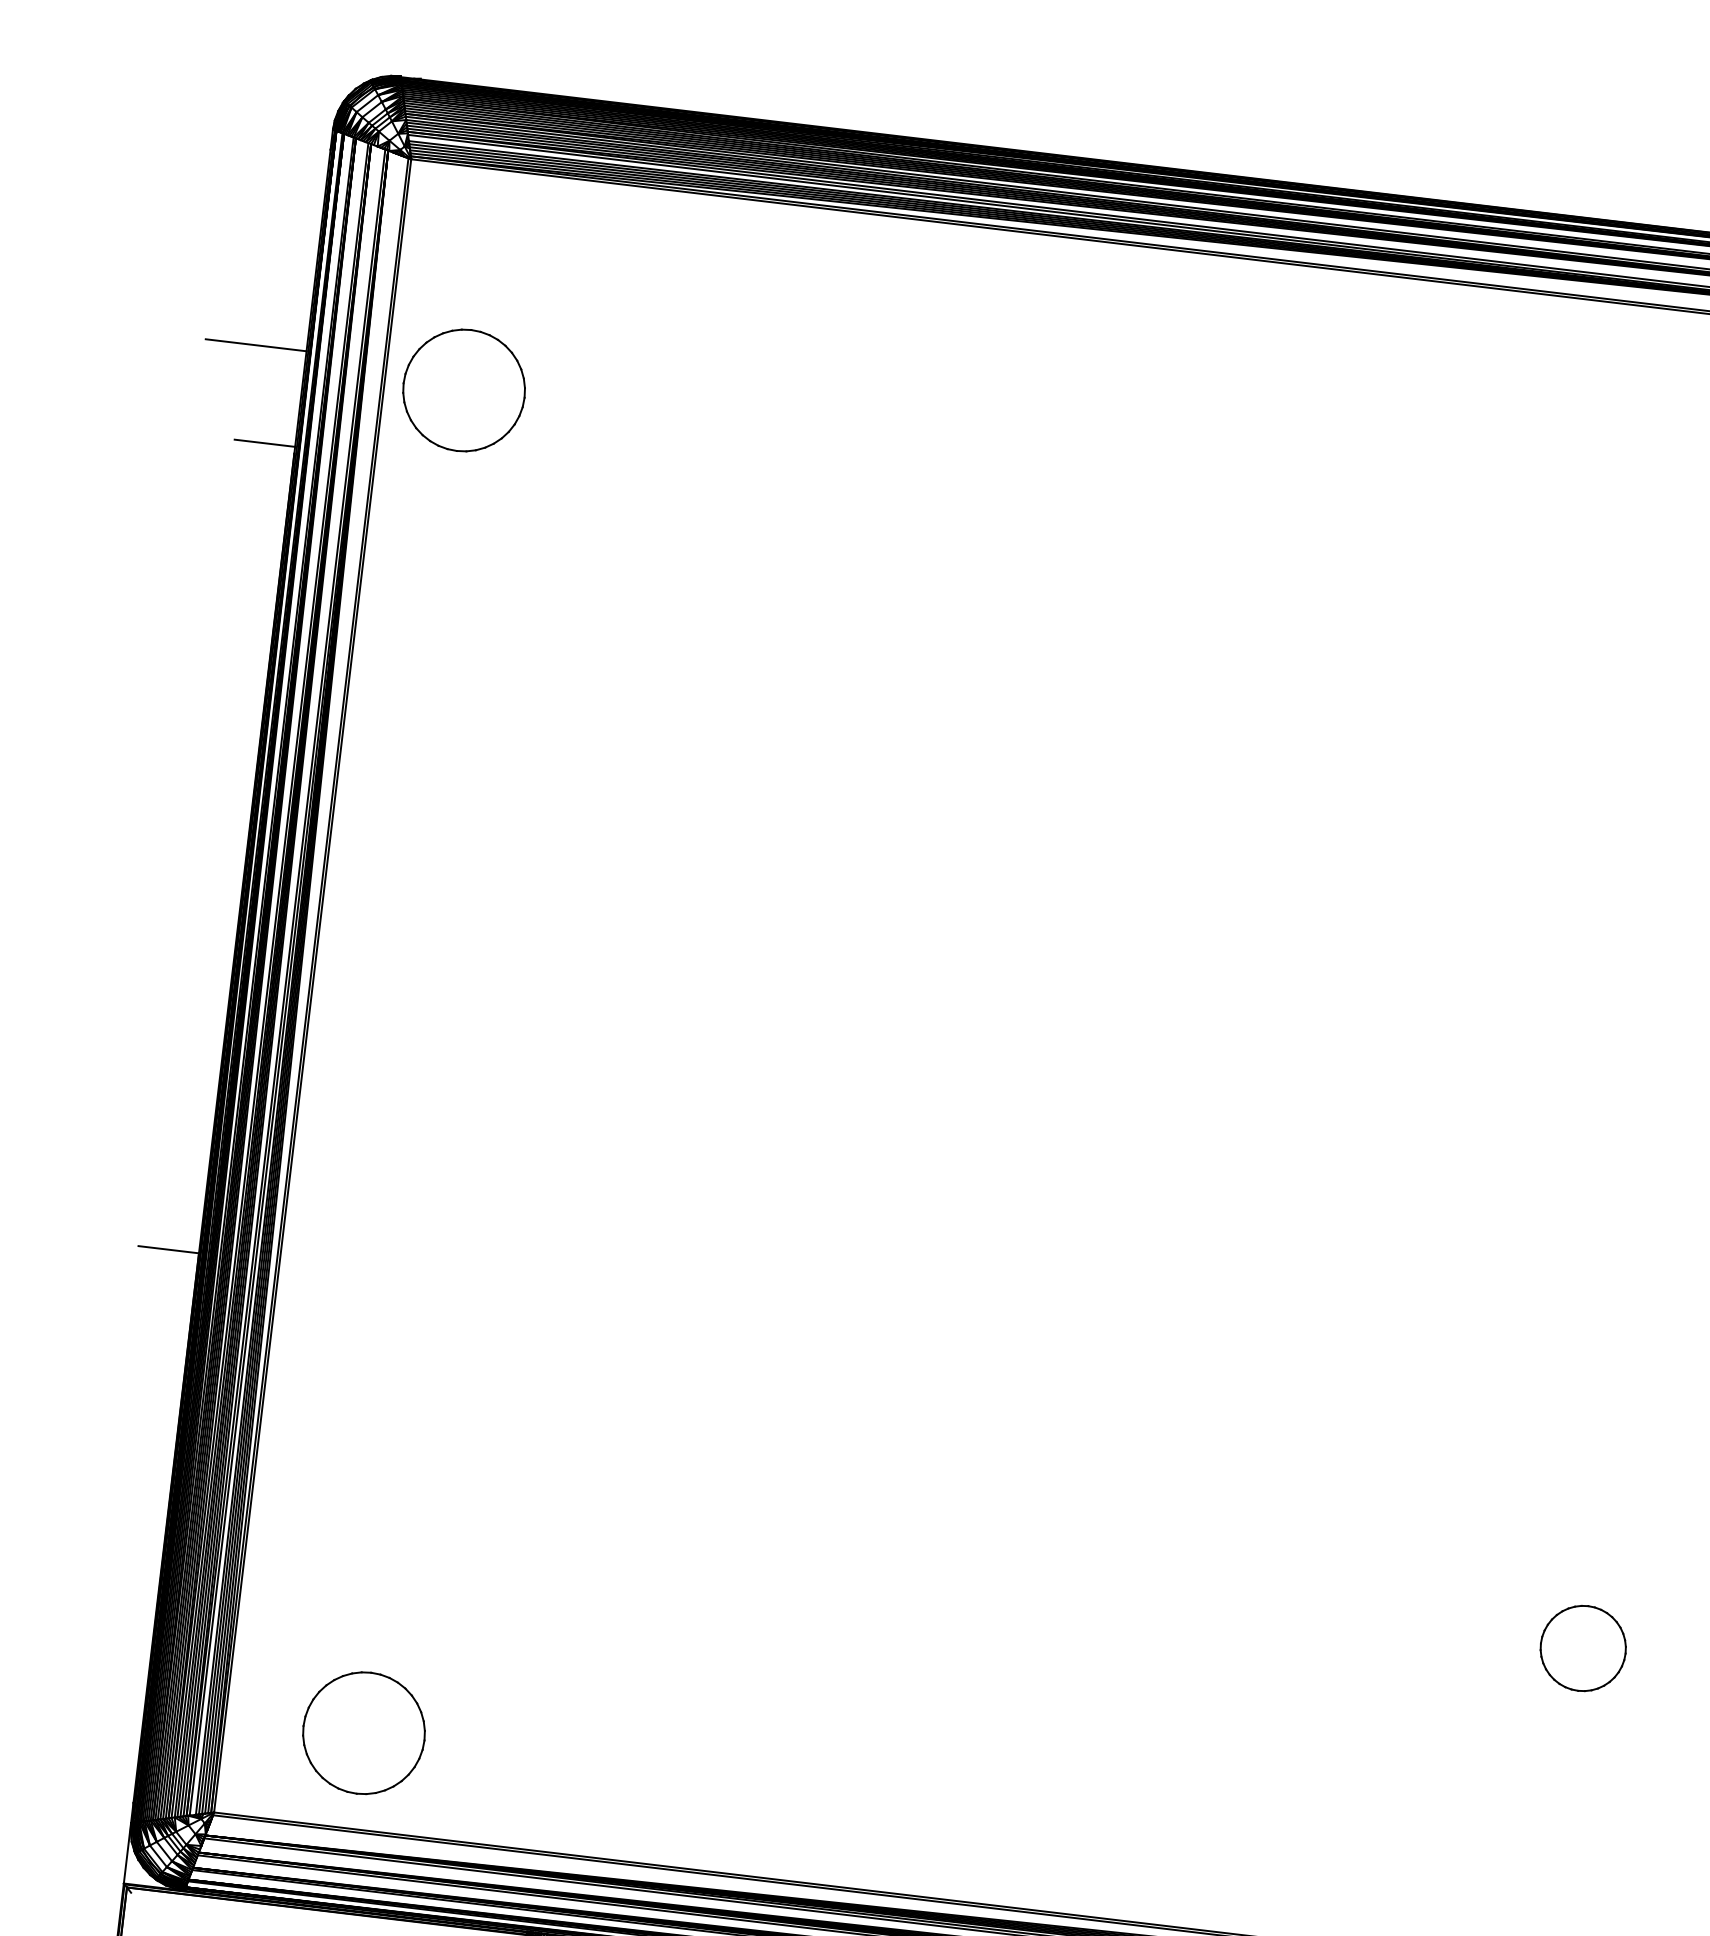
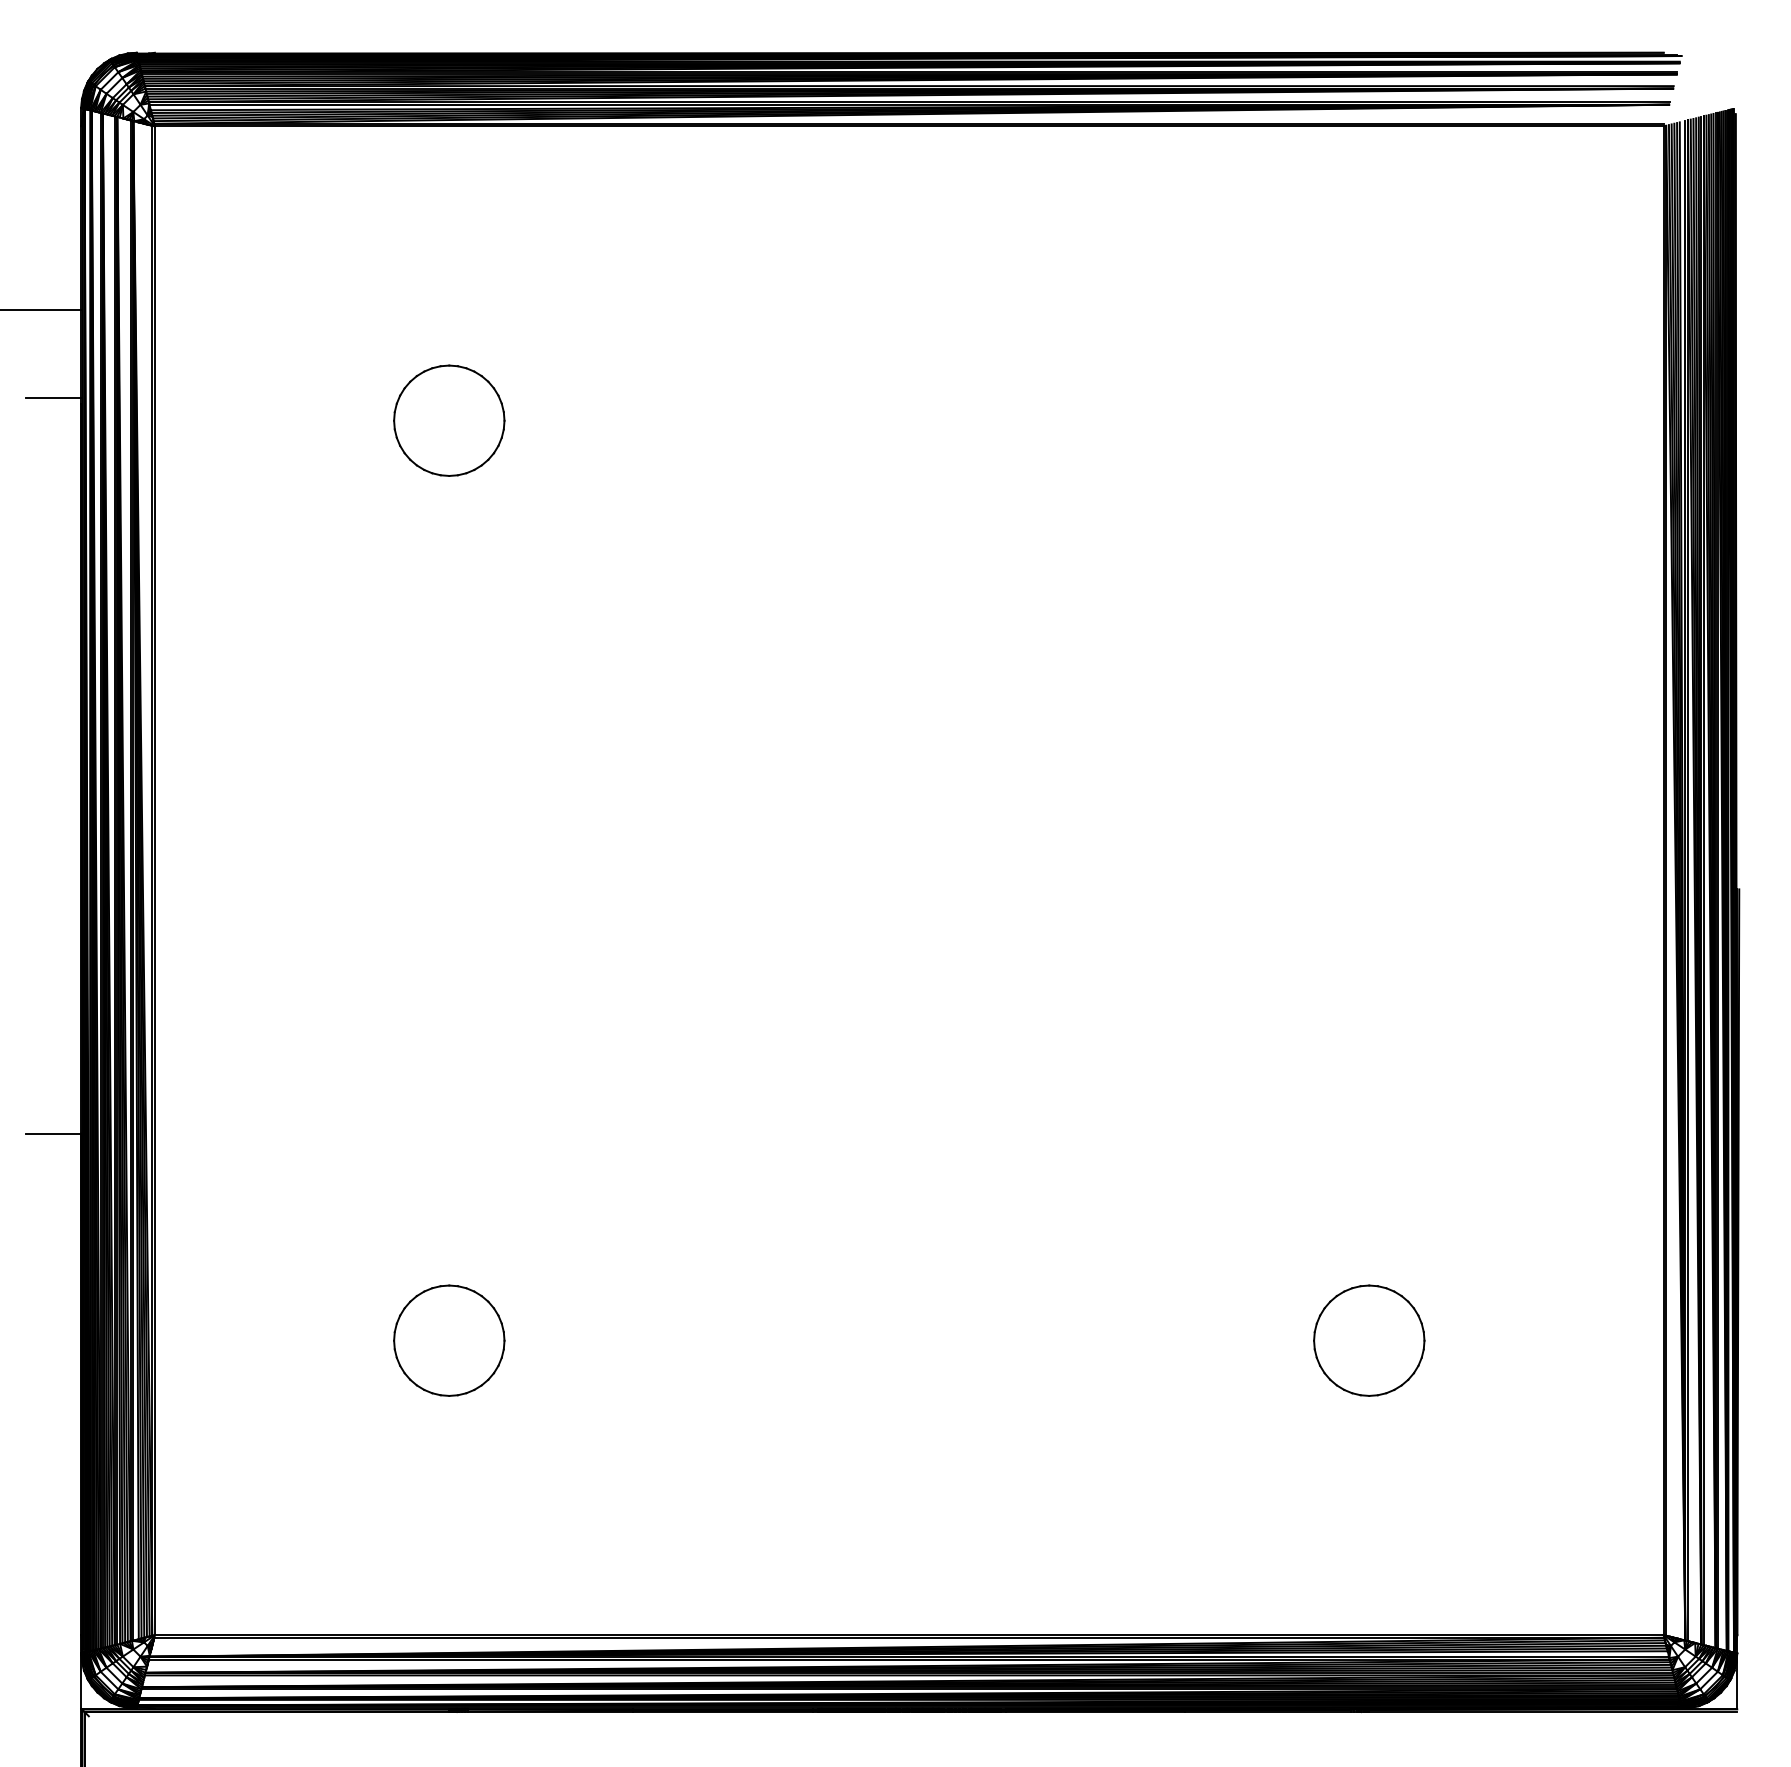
part: (464, 390) -> (449, 420), moved
part: (1583, 1648) -> (1369, 1340), size x1.43
part: (364, 1733) -> (449, 1340), moved

